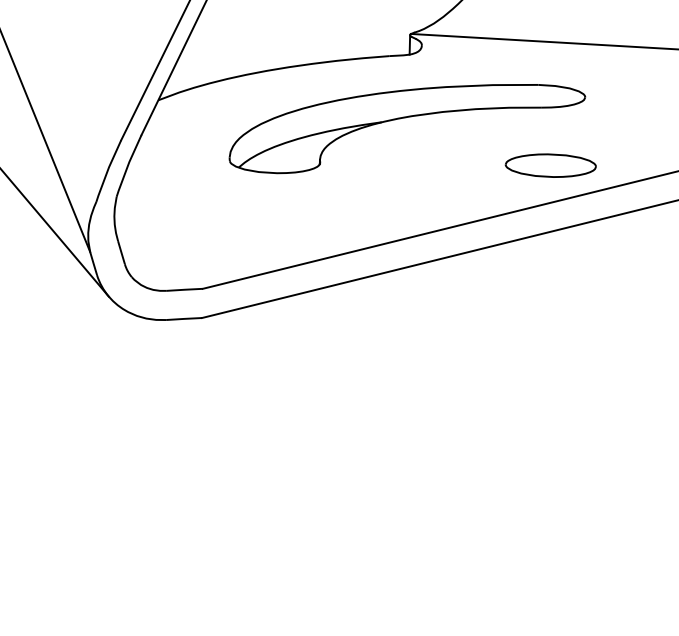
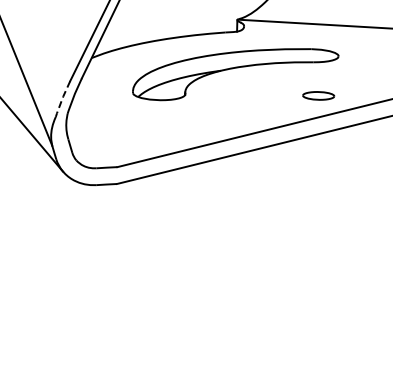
part: (550, 165) -> (318, 95), size x0.6
line: (107, 170) -> (62, 98), solid -> dashed

